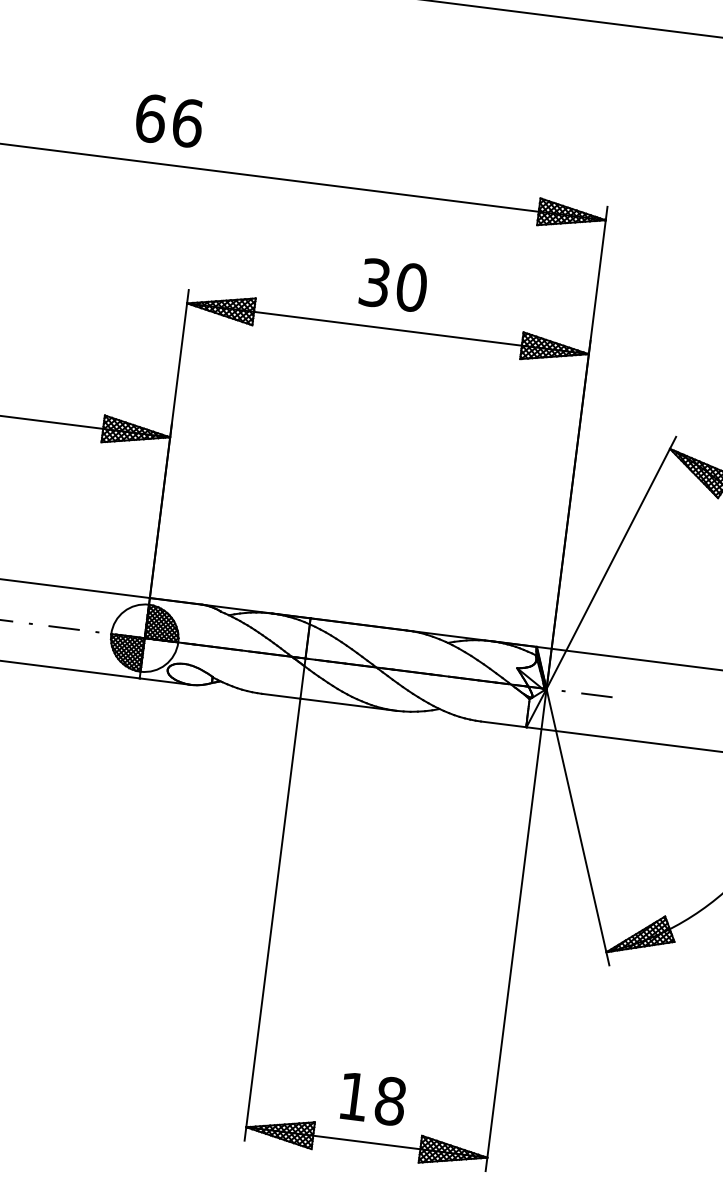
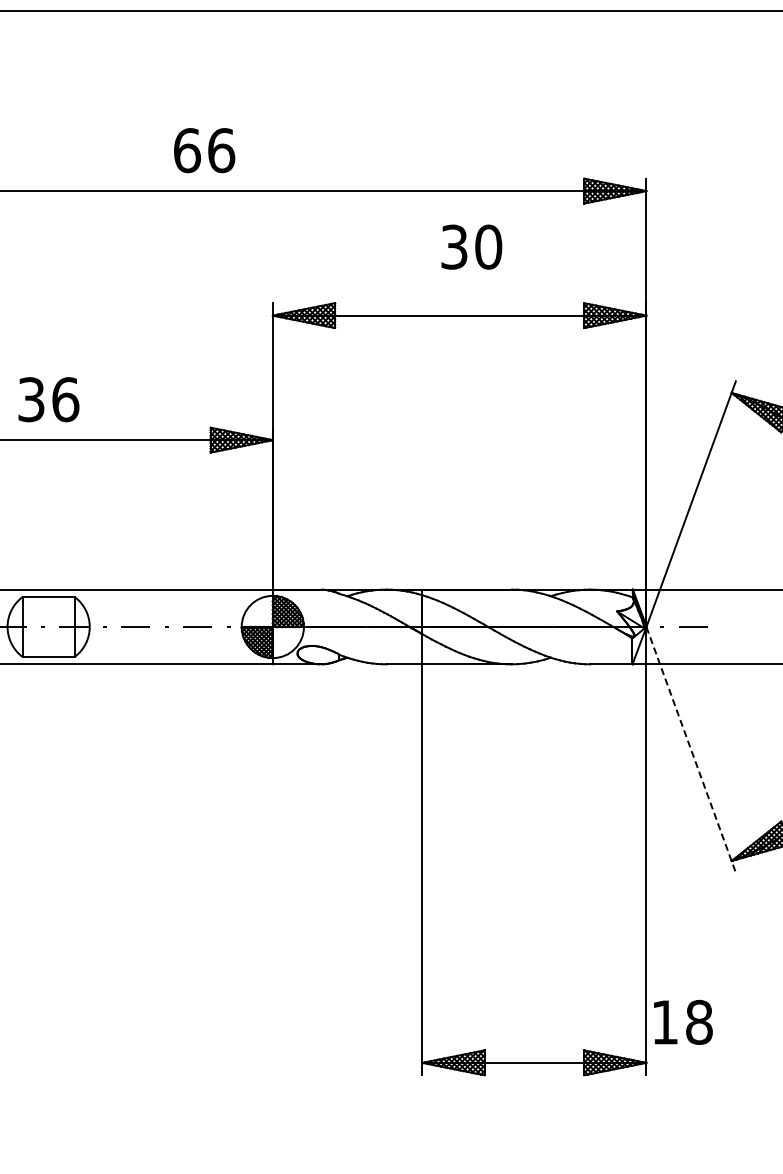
text: (169, 120) -> (204, 150), moved
text: (393, 284) -> (471, 246), moved
line: (578, 826) -> (691, 749), solid -> dashed
text: (373, 1098) -> (683, 1021), moved

